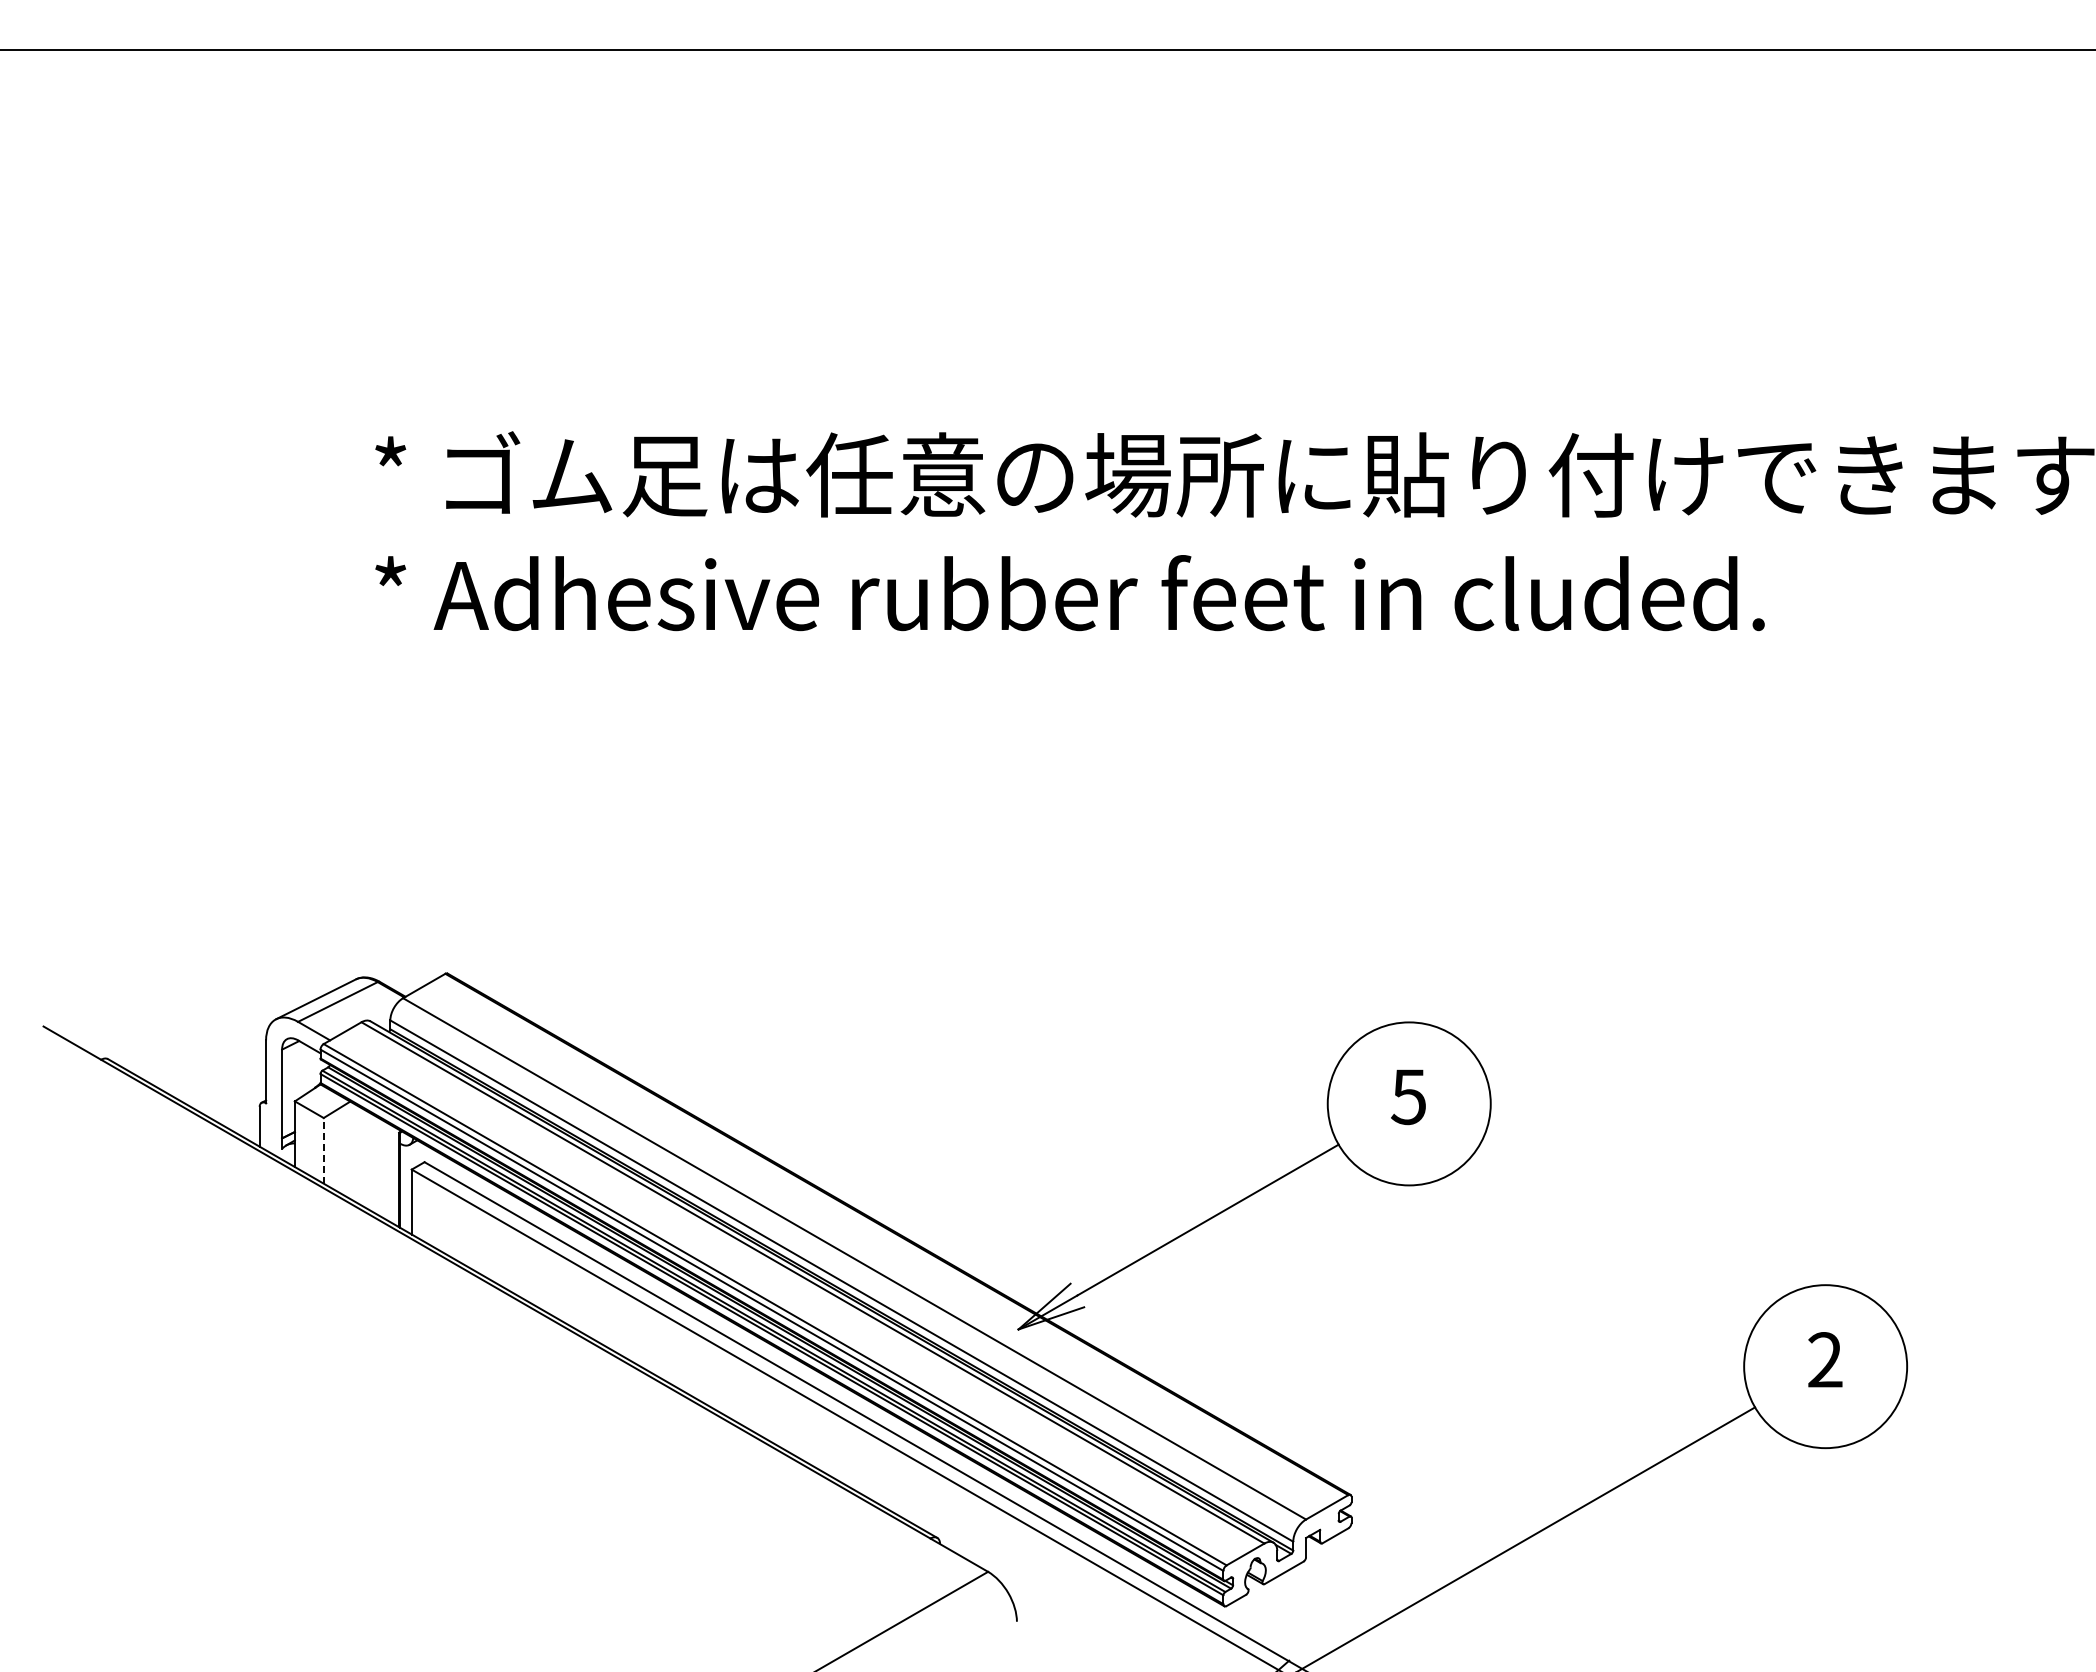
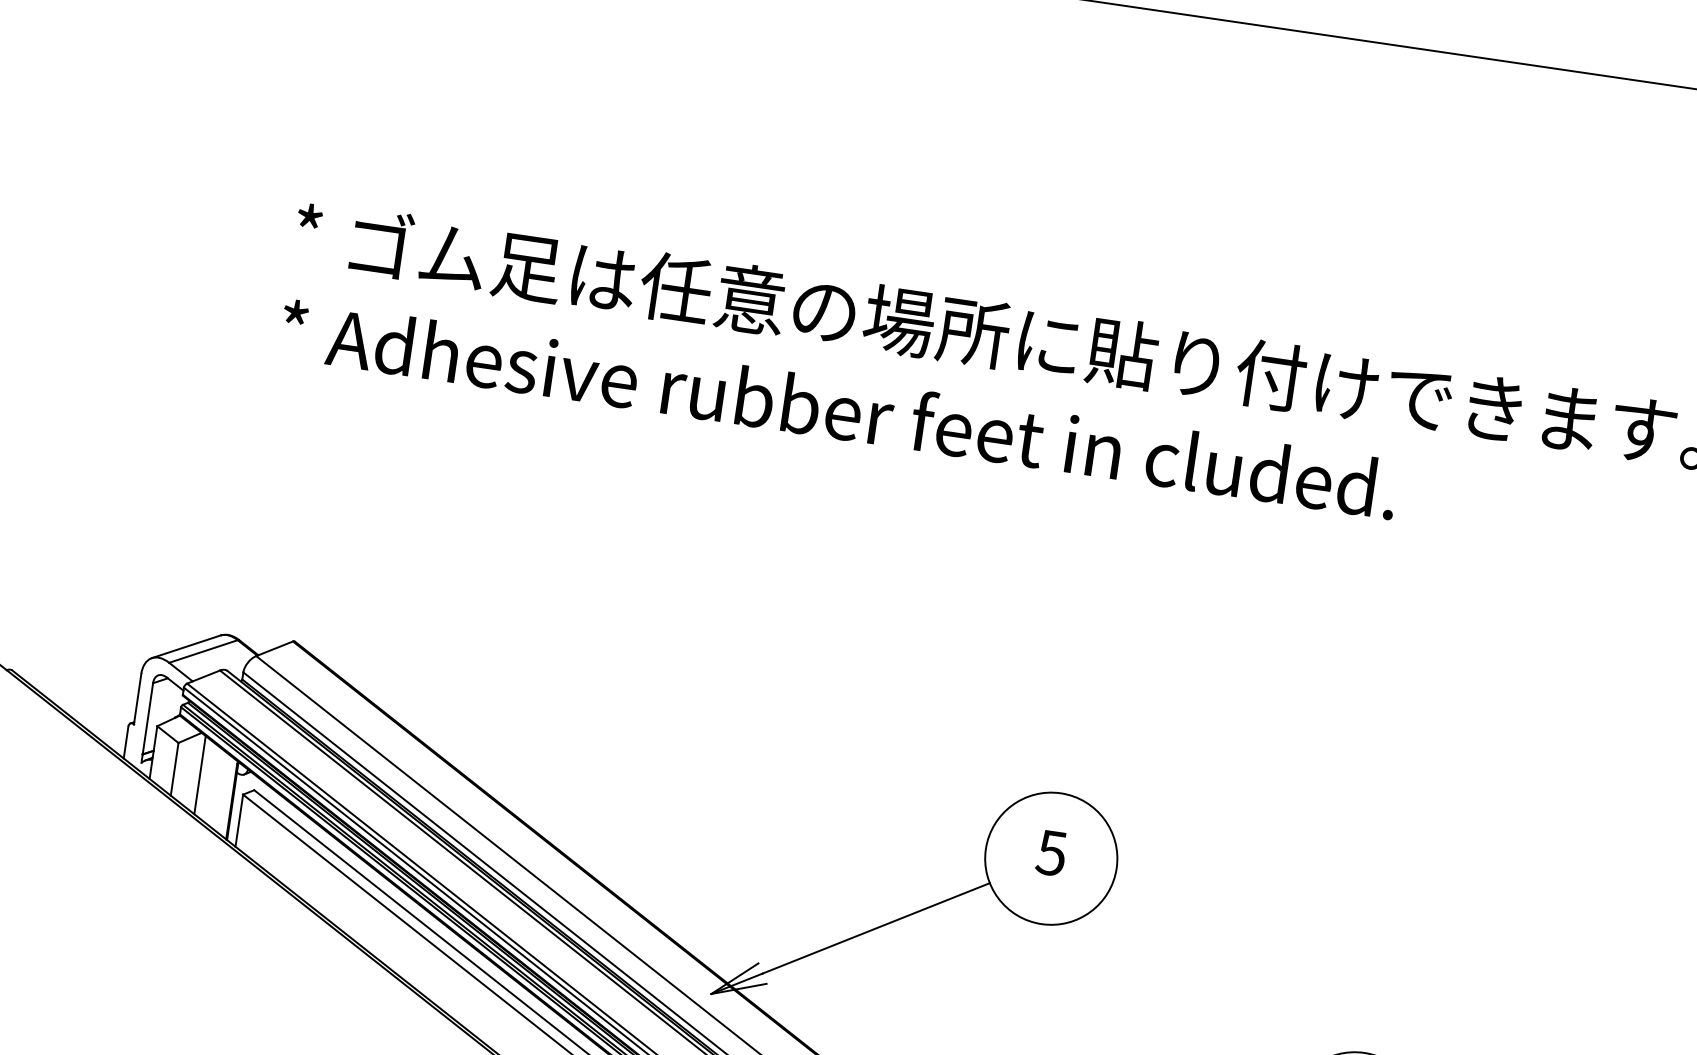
line: (323, 1150) -> (174, 768), dashed -> solid
line: (355, 1153) -> (199, 775), added

